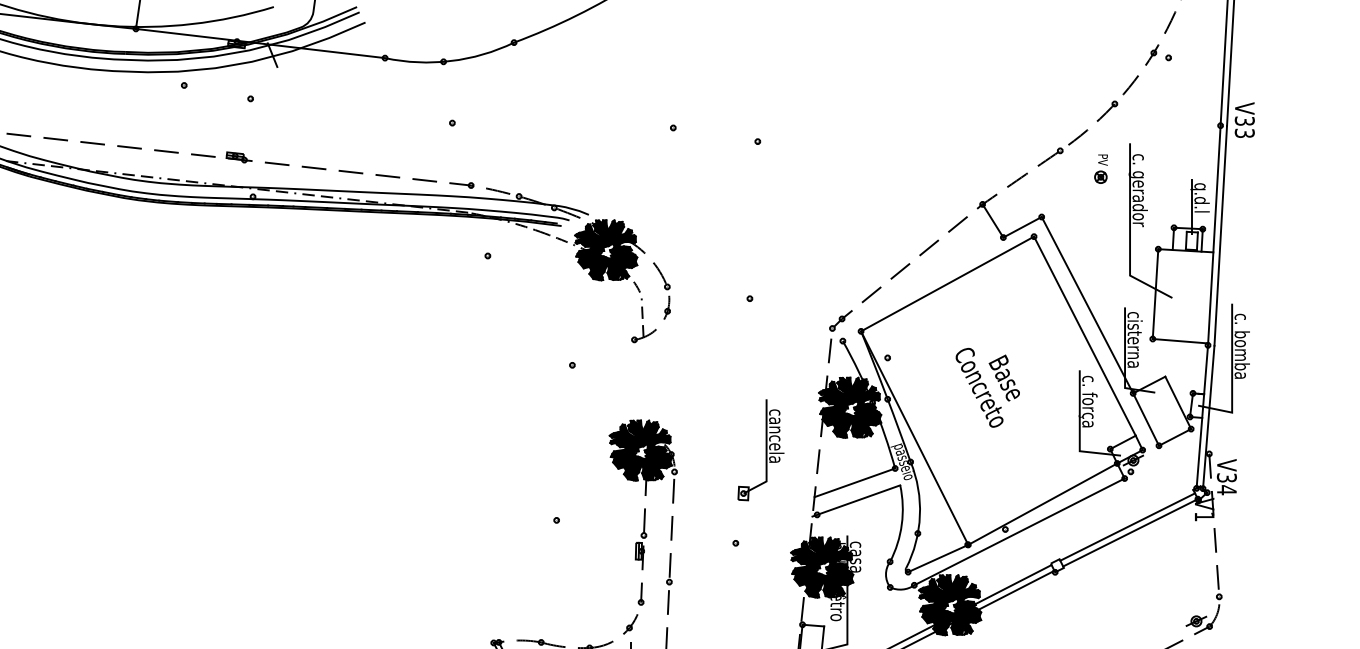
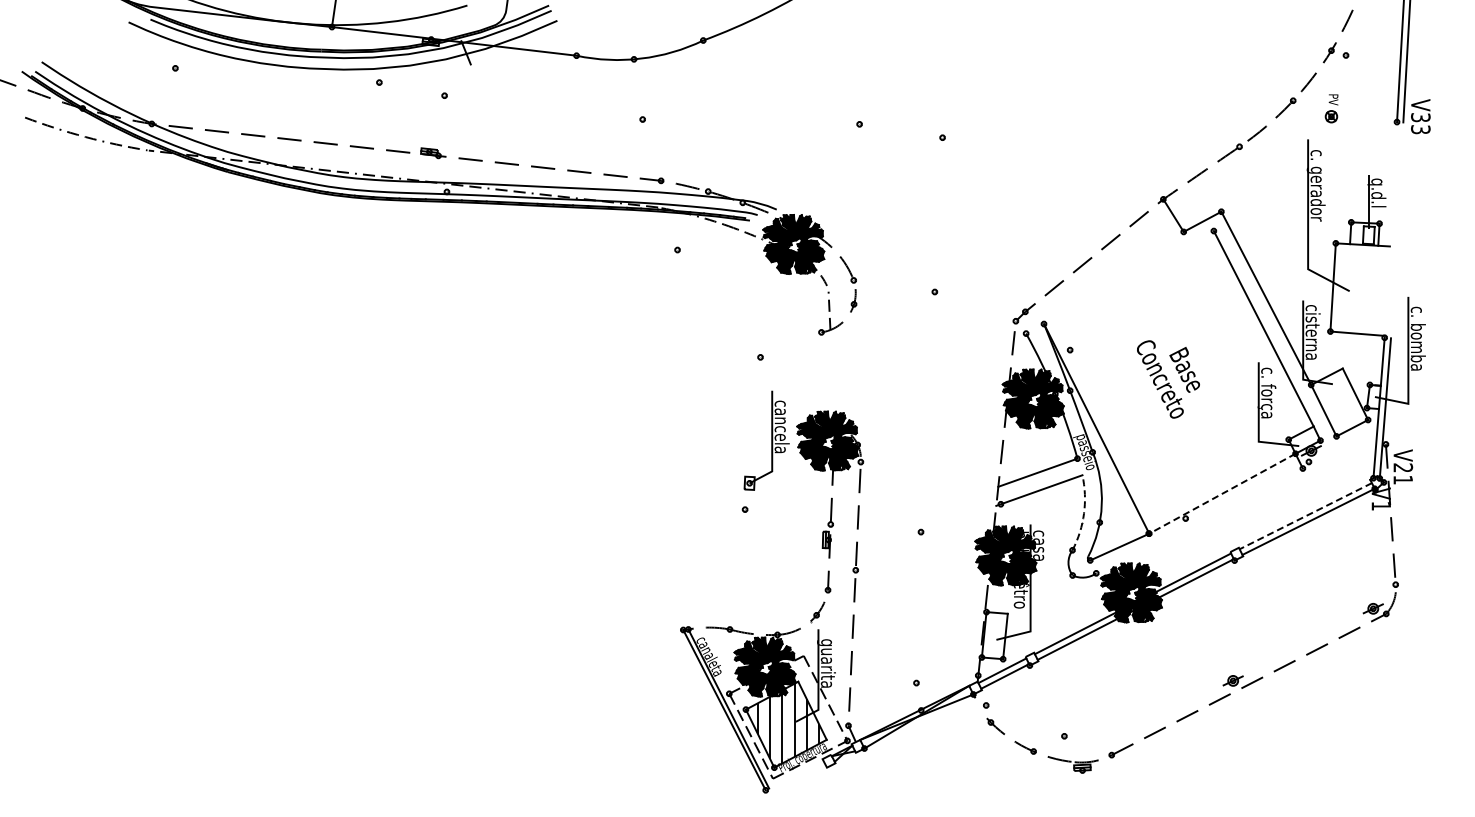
part: (1100, 168) -> (1331, 108), moved
line: (1213, 235) -> (1390, 229), removed
line: (1221, 236) -> (1397, 230), removed
line: (947, 283) -> (1128, 277), removed
part: (760, 449) -> (766, 440), moved
text: (1226, 483) -> (1402, 473), V34 -> V21
line: (1041, 503) -> (1221, 493), solid -> dashed
arc: (902, 524) -> (1084, 513), solid -> dashed
line: (1127, 527) -> (1305, 516), solid -> dashed
line: (1019, 531) -> (1199, 520), removed

